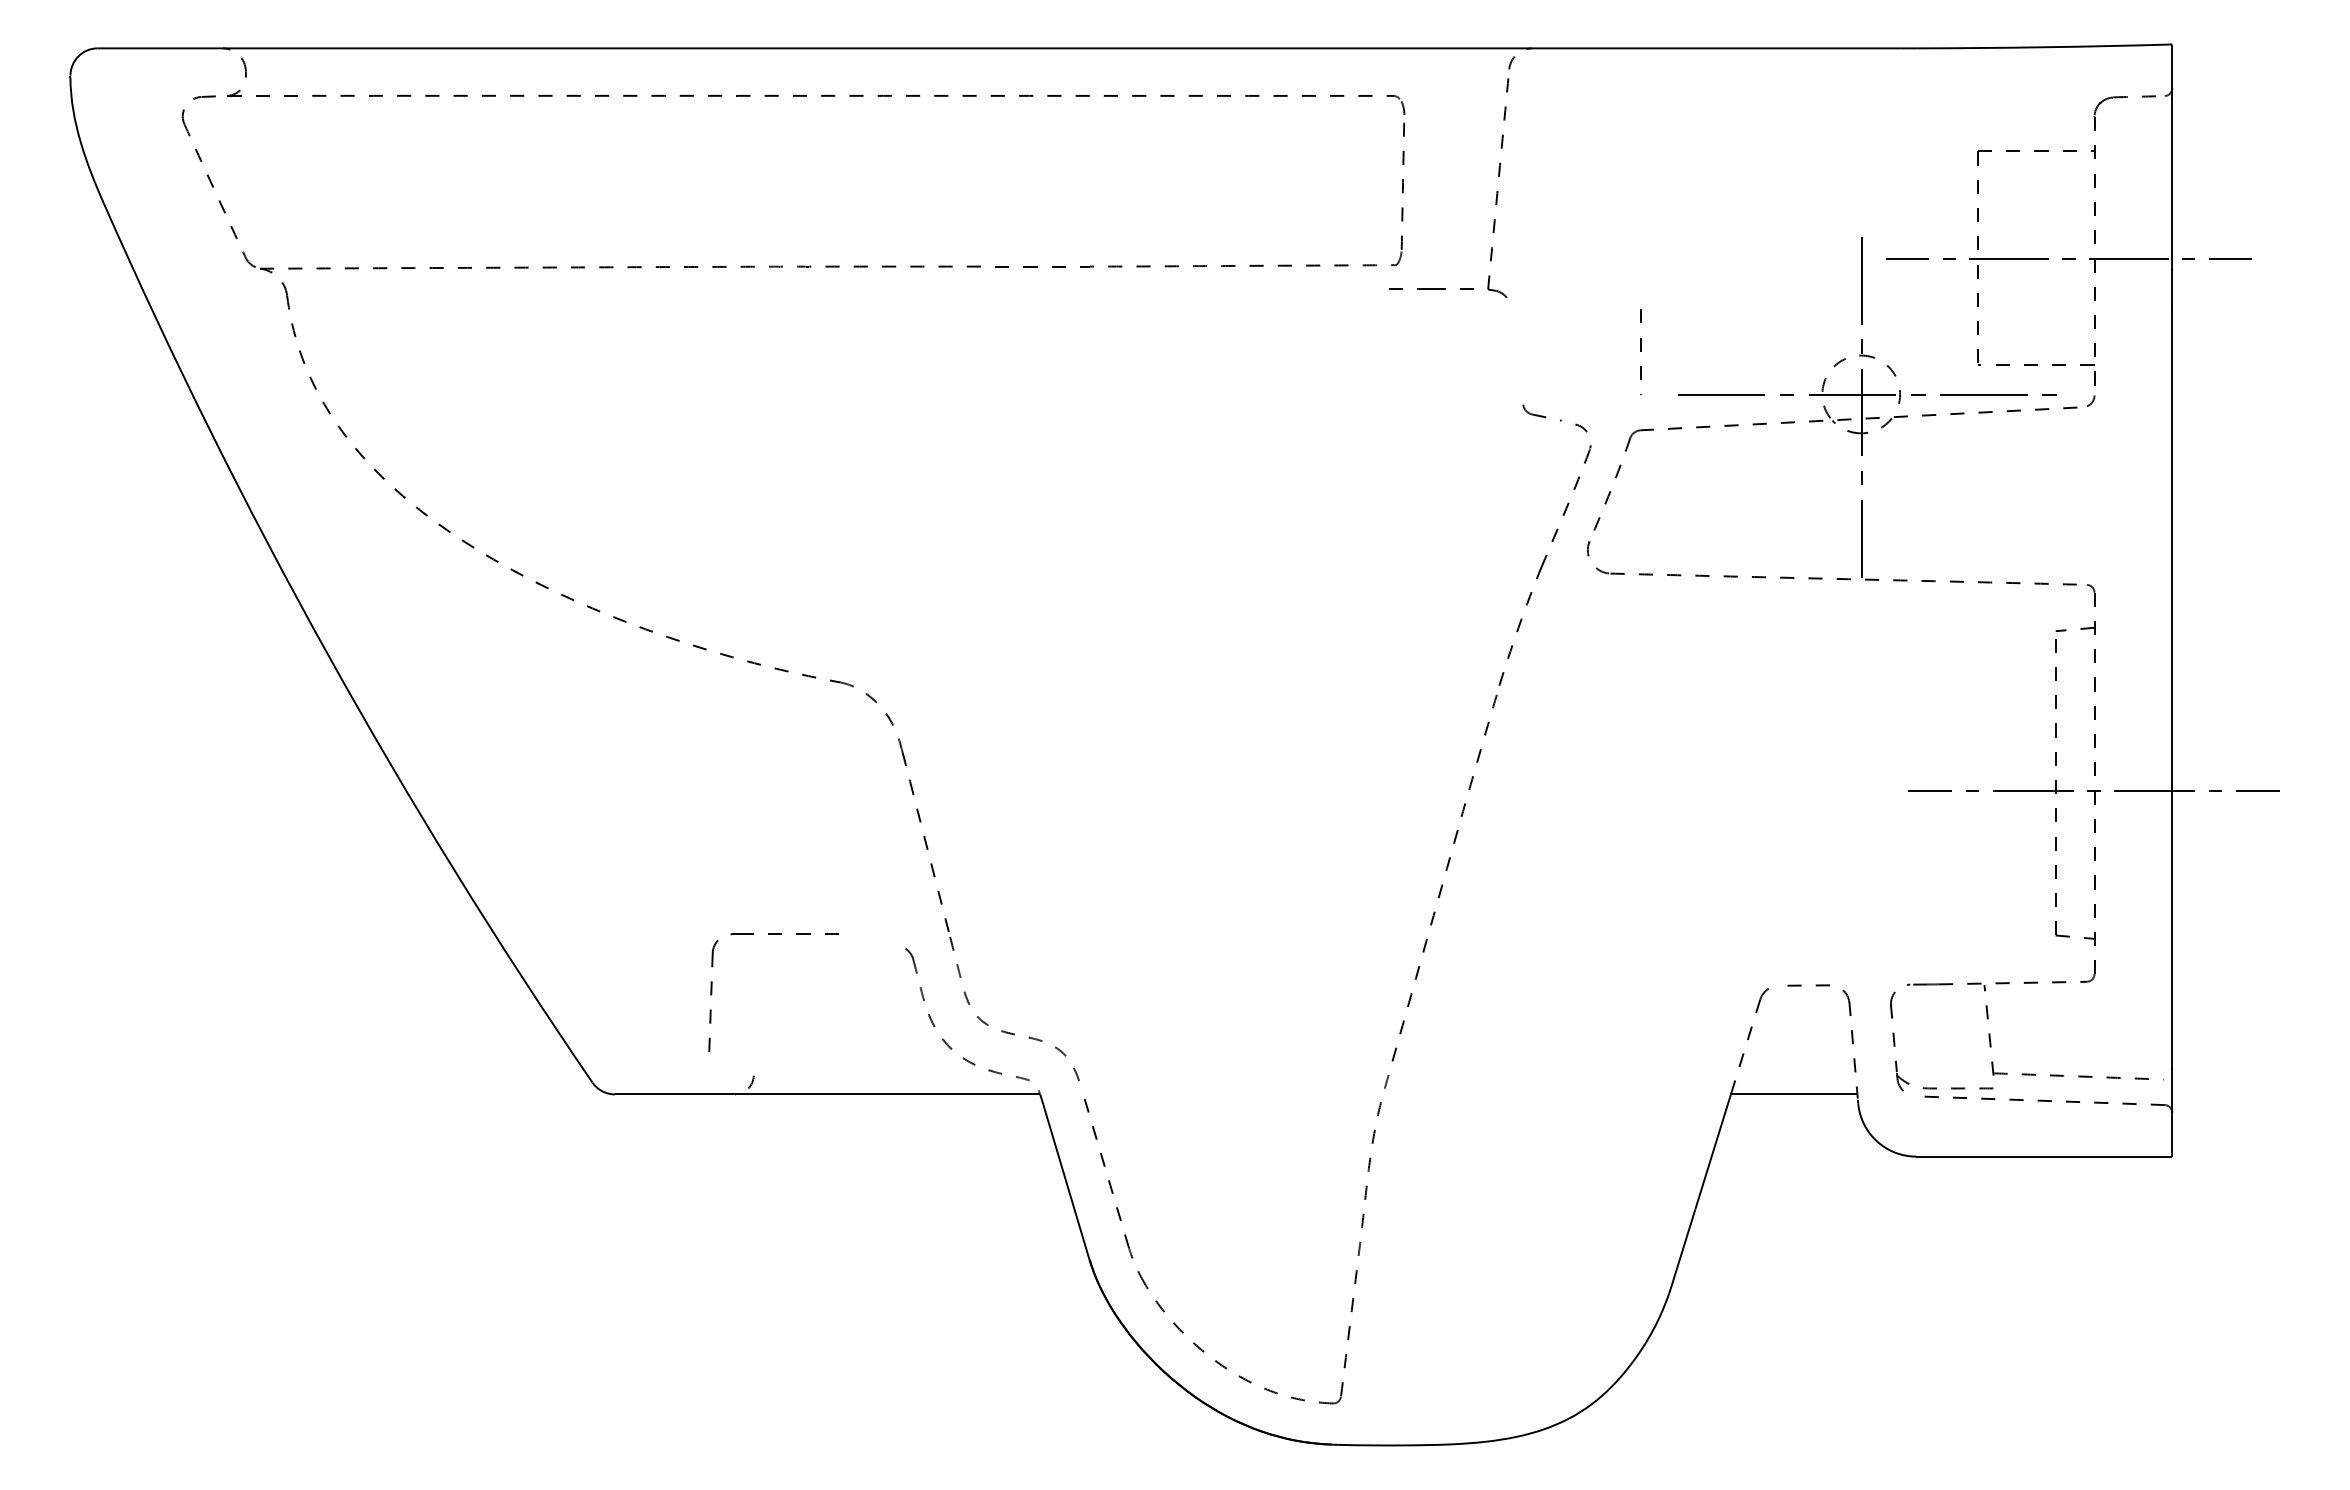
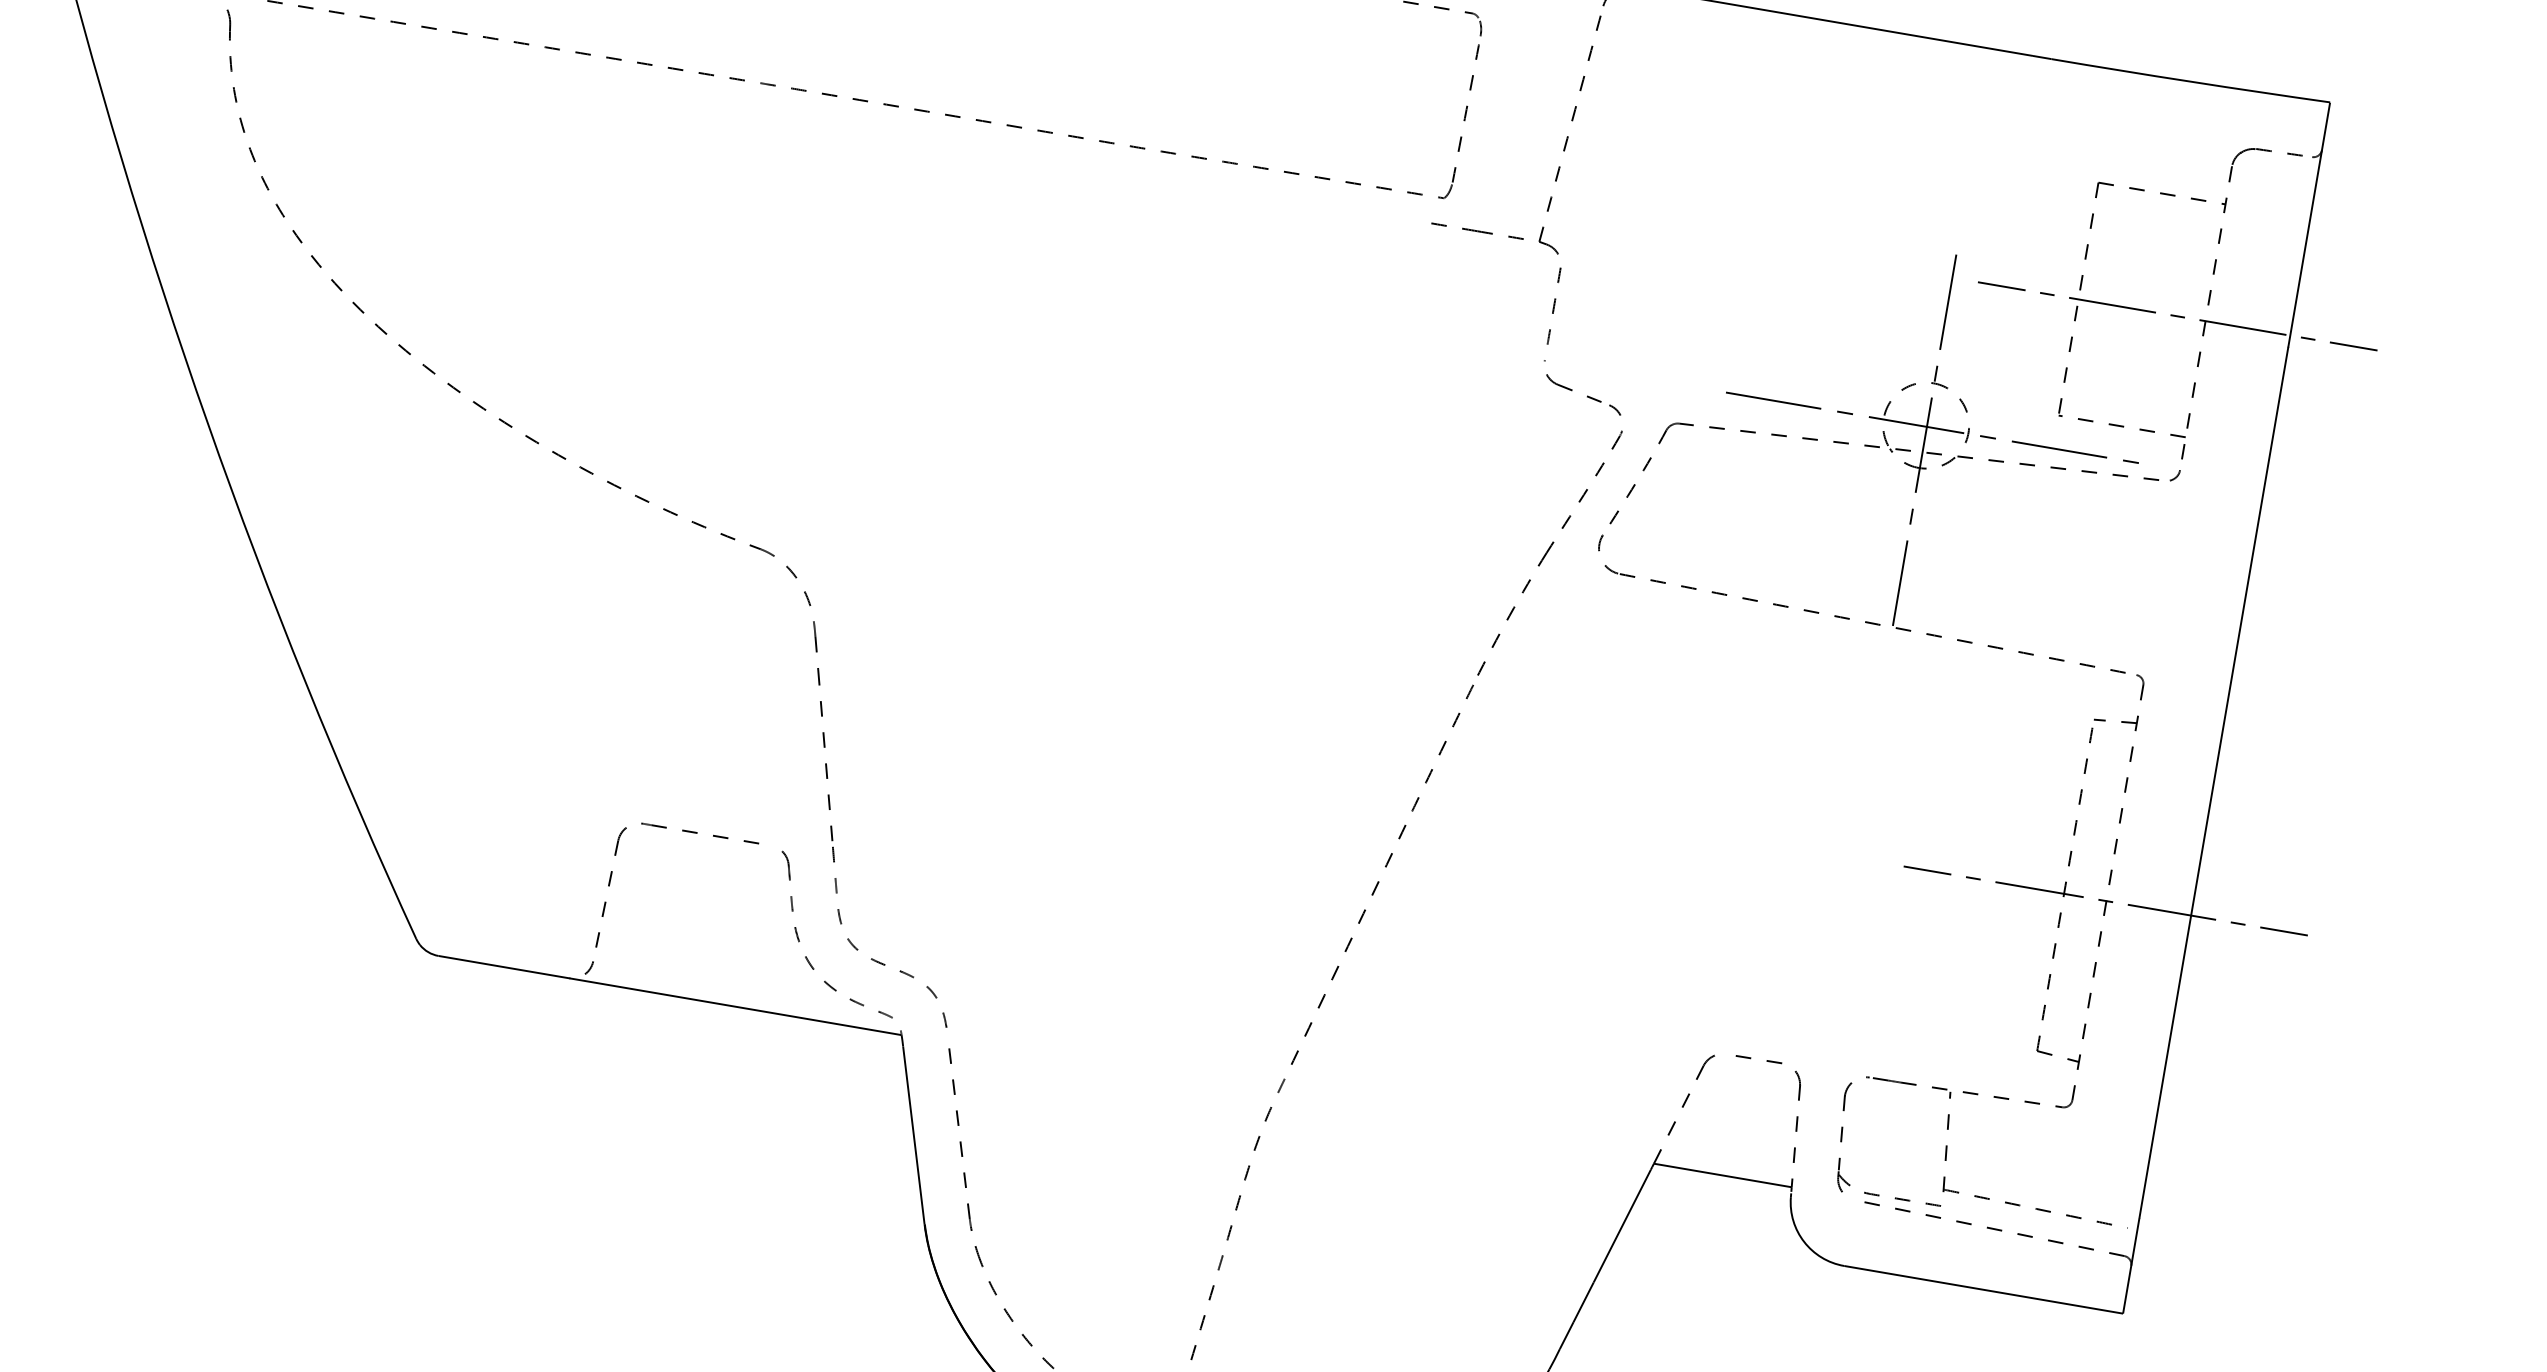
part: (1640, 351) -> (1552, 313), moved
part: (1540, 414) -> (1573, 387), size x1.67
part: (773, 934) -> (687, 831), moved

